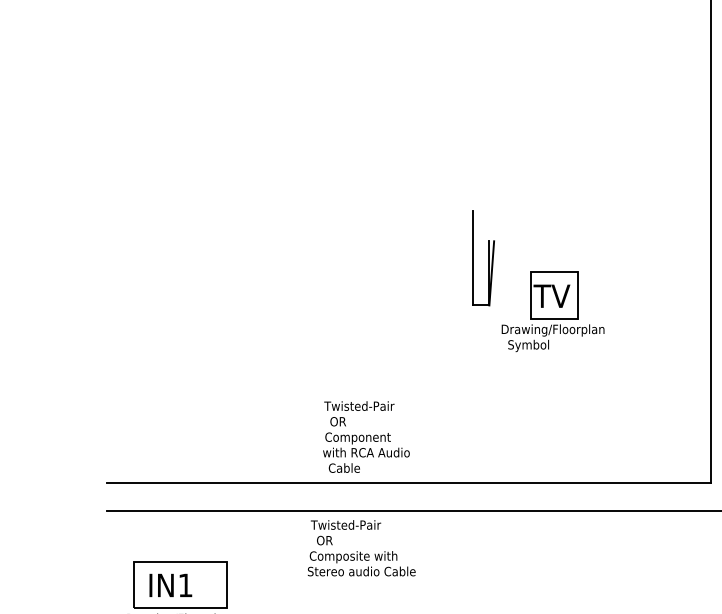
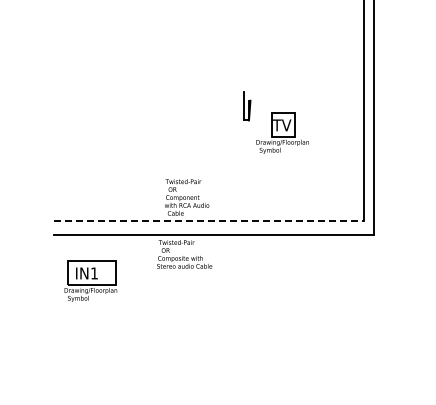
part: (484, 257) -> (247, 105), size x0.6
line: (408, 482) -> (208, 220), solid -> dashed

